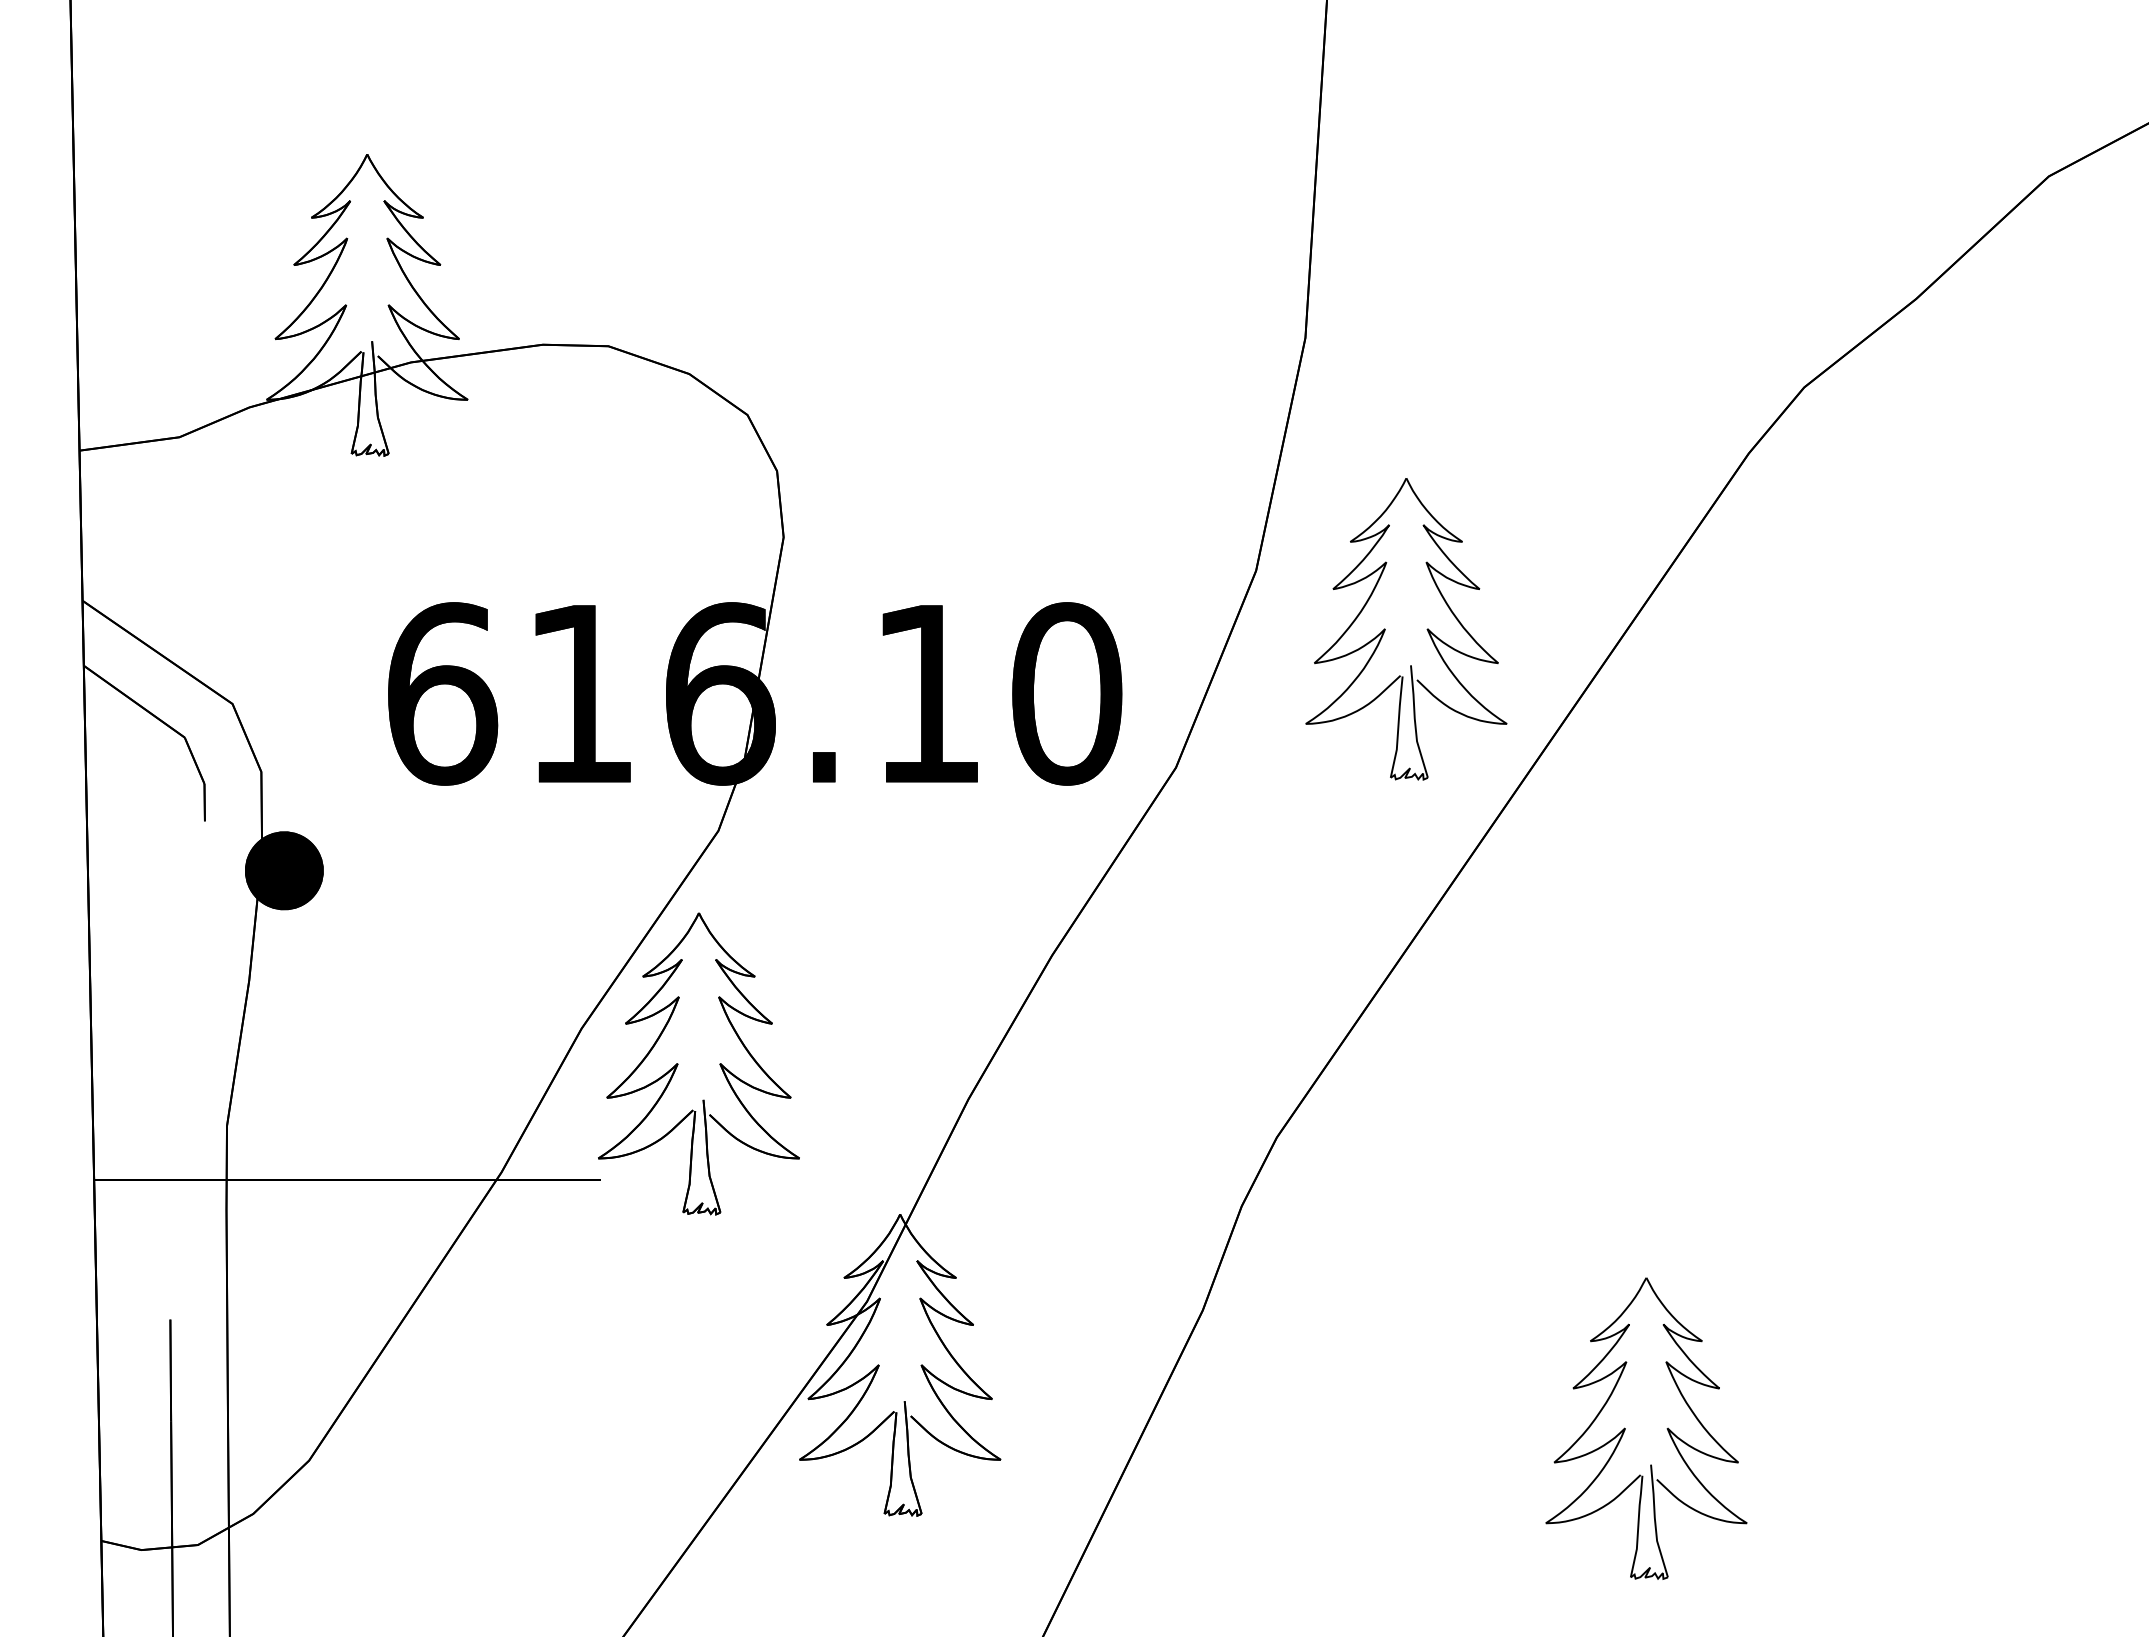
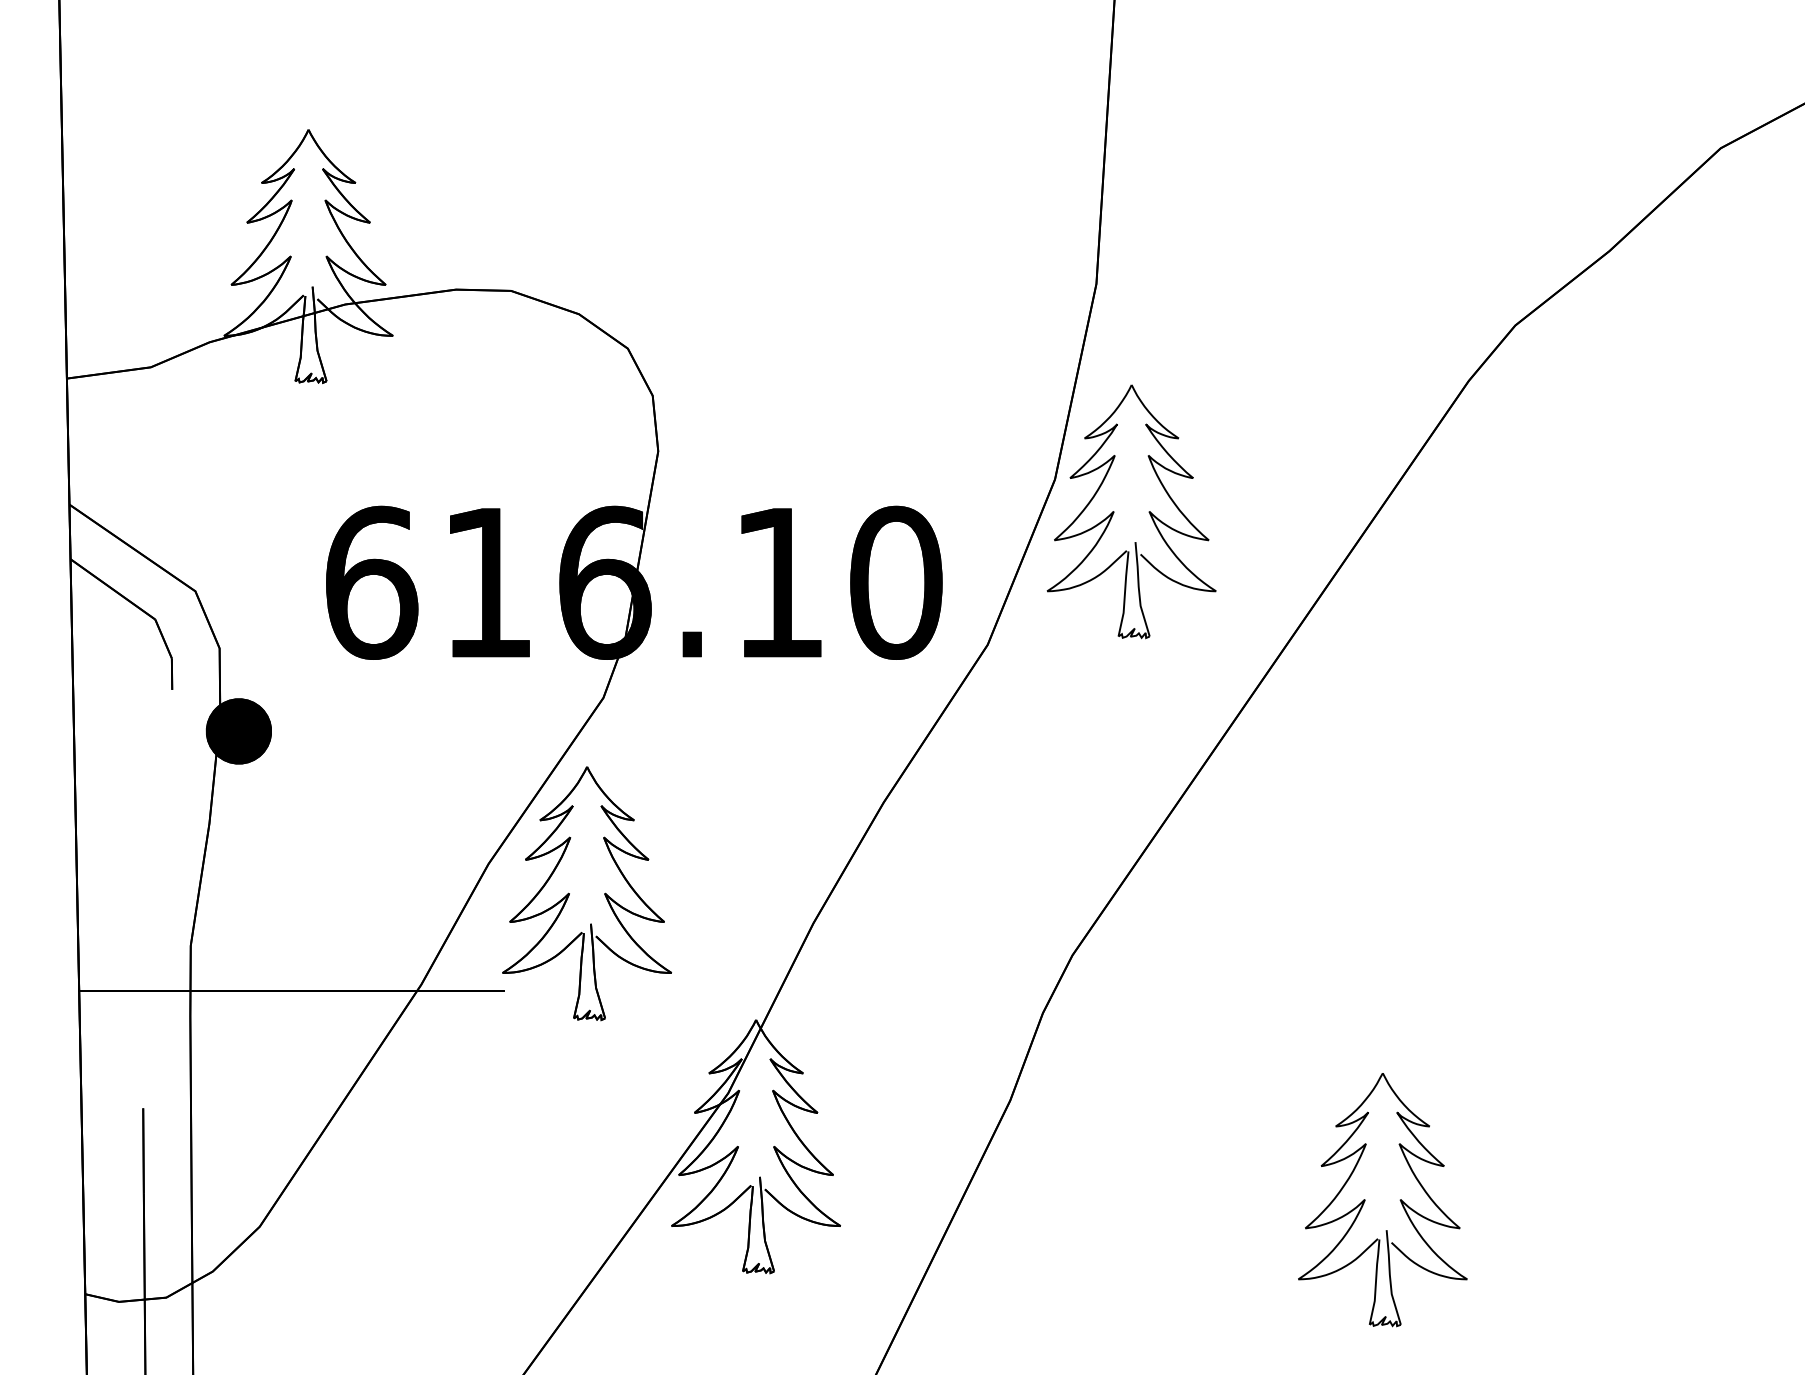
part: (1426, 629) -> (1148, 511), moved

